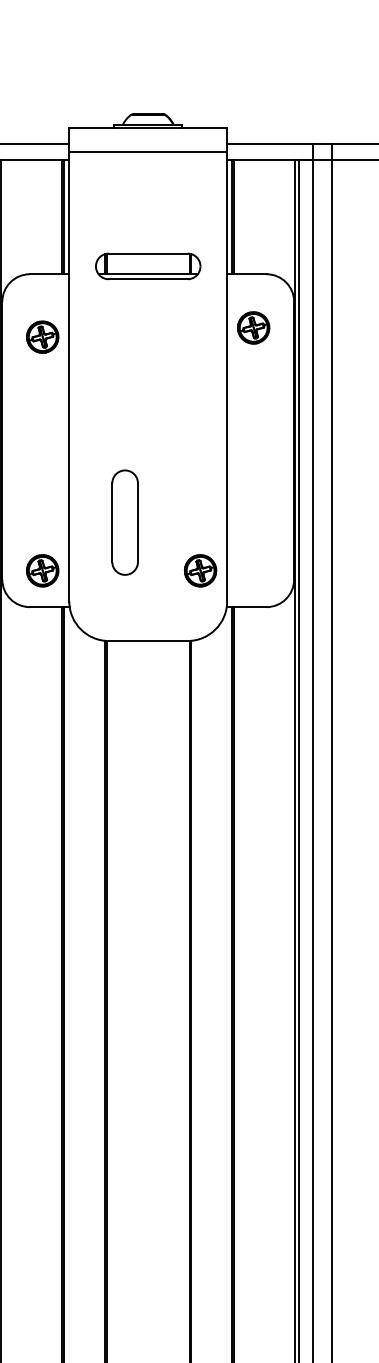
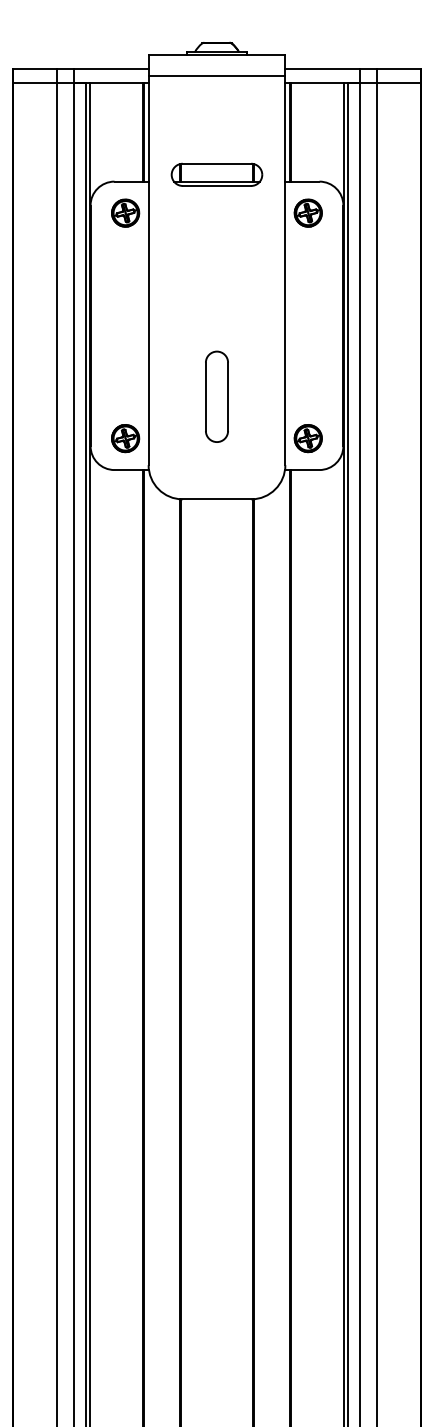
part: (252, 327) -> (307, 212), moved
part: (42, 336) -> (125, 212), moved
part: (124, 522) -> (216, 396), moved
part: (199, 570) -> (307, 438), moved

